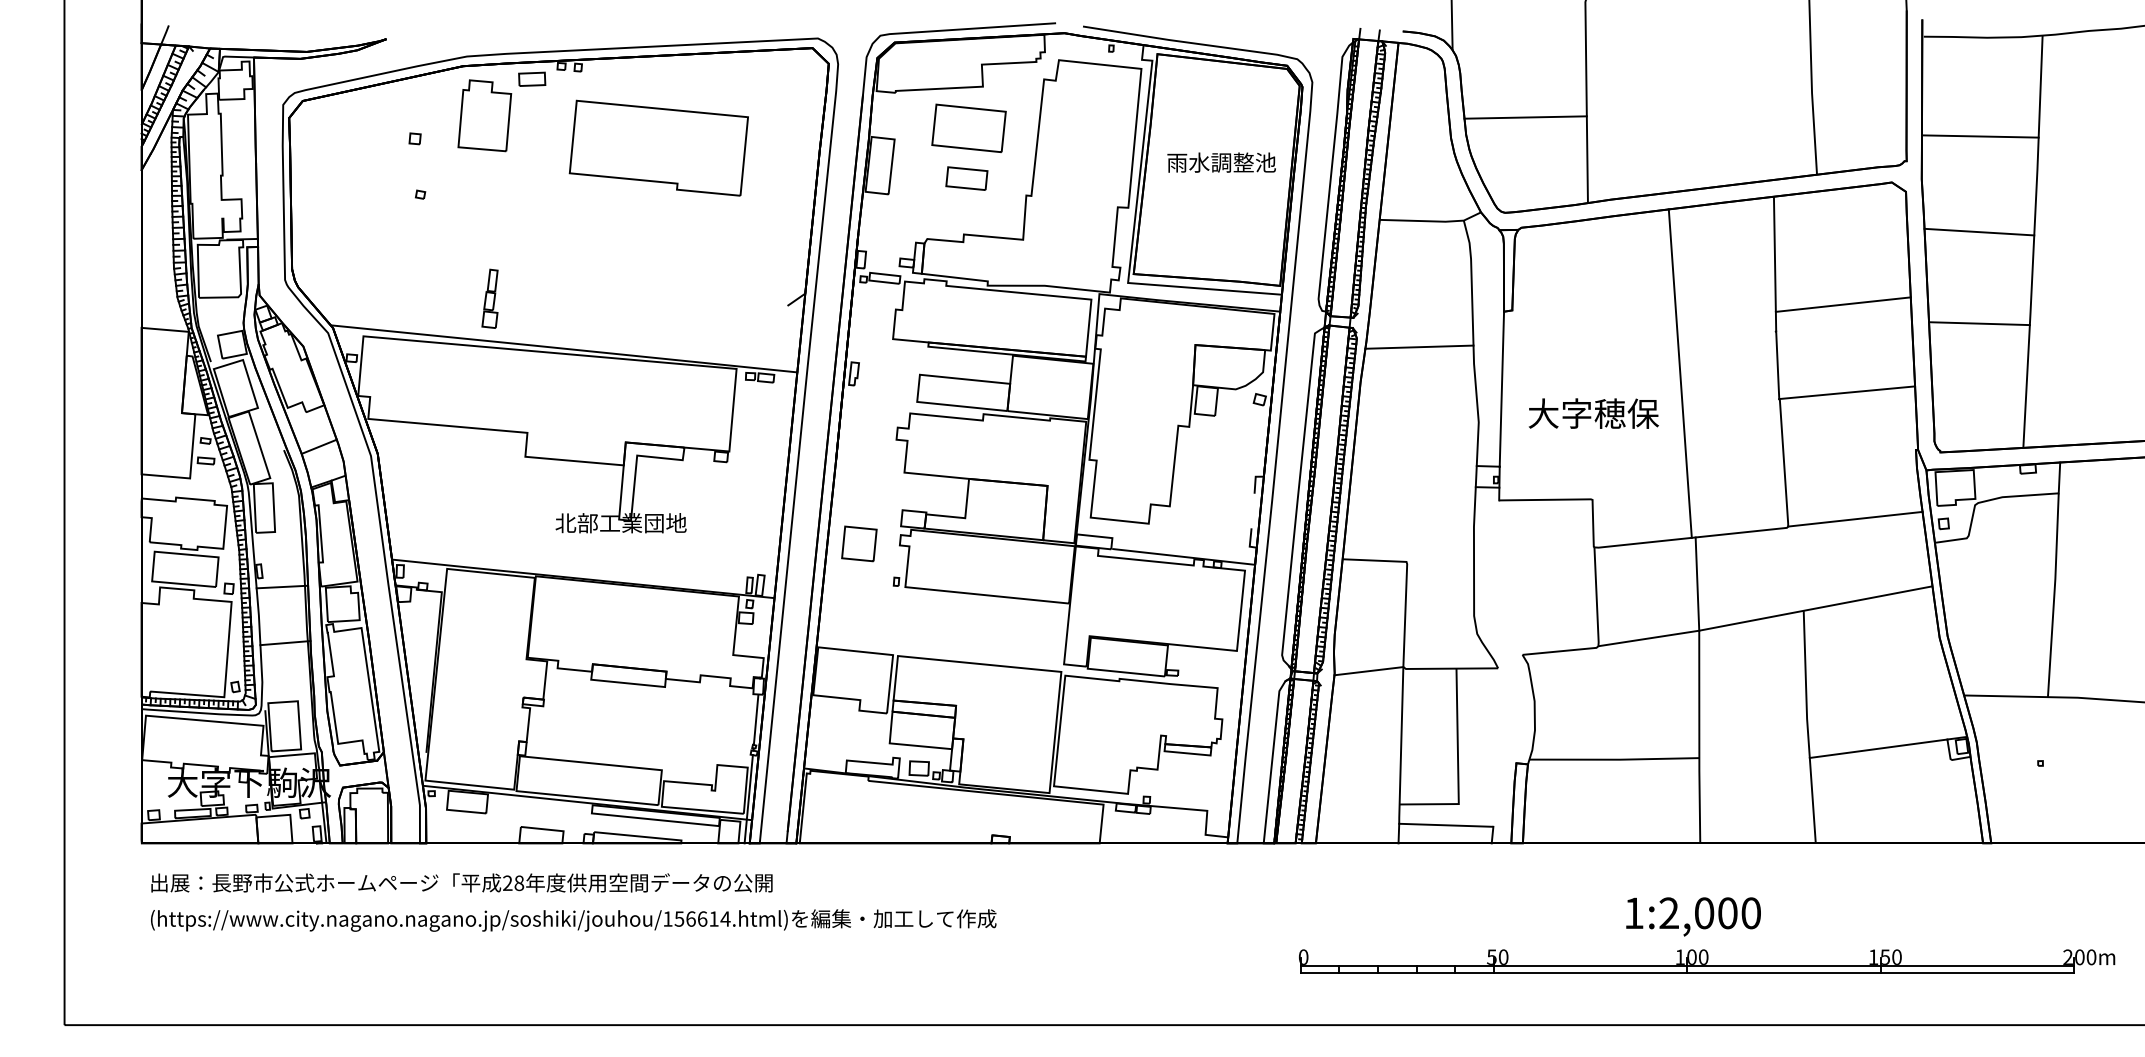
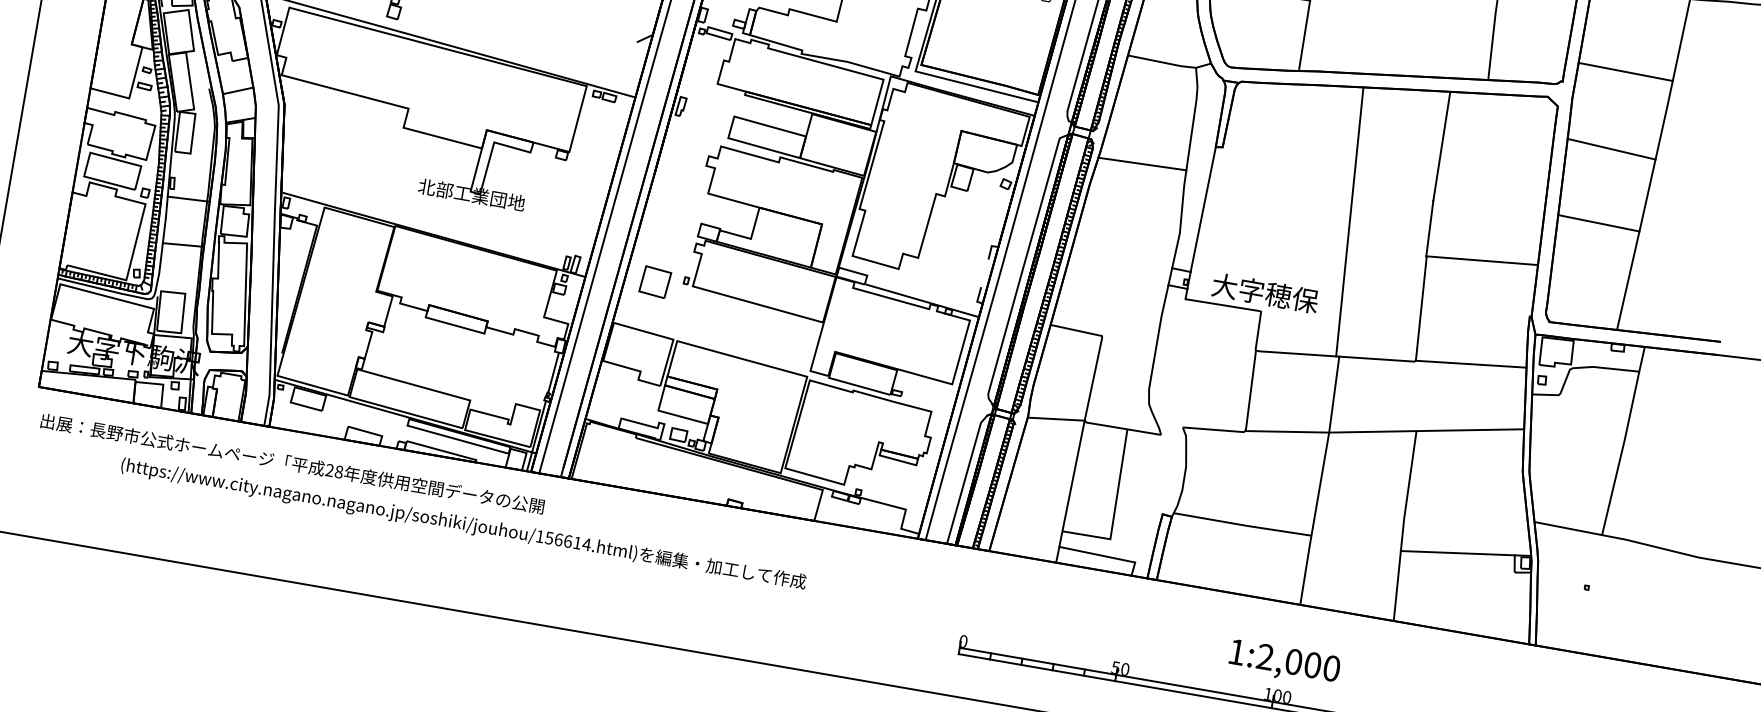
line: (1842, 304) -> (1490, 188), removed
text: (1593, 413) -> (1265, 293), moved
part: (859, 543) -> (655, 281), moved
text: (573, 920) -> (463, 524), moved

